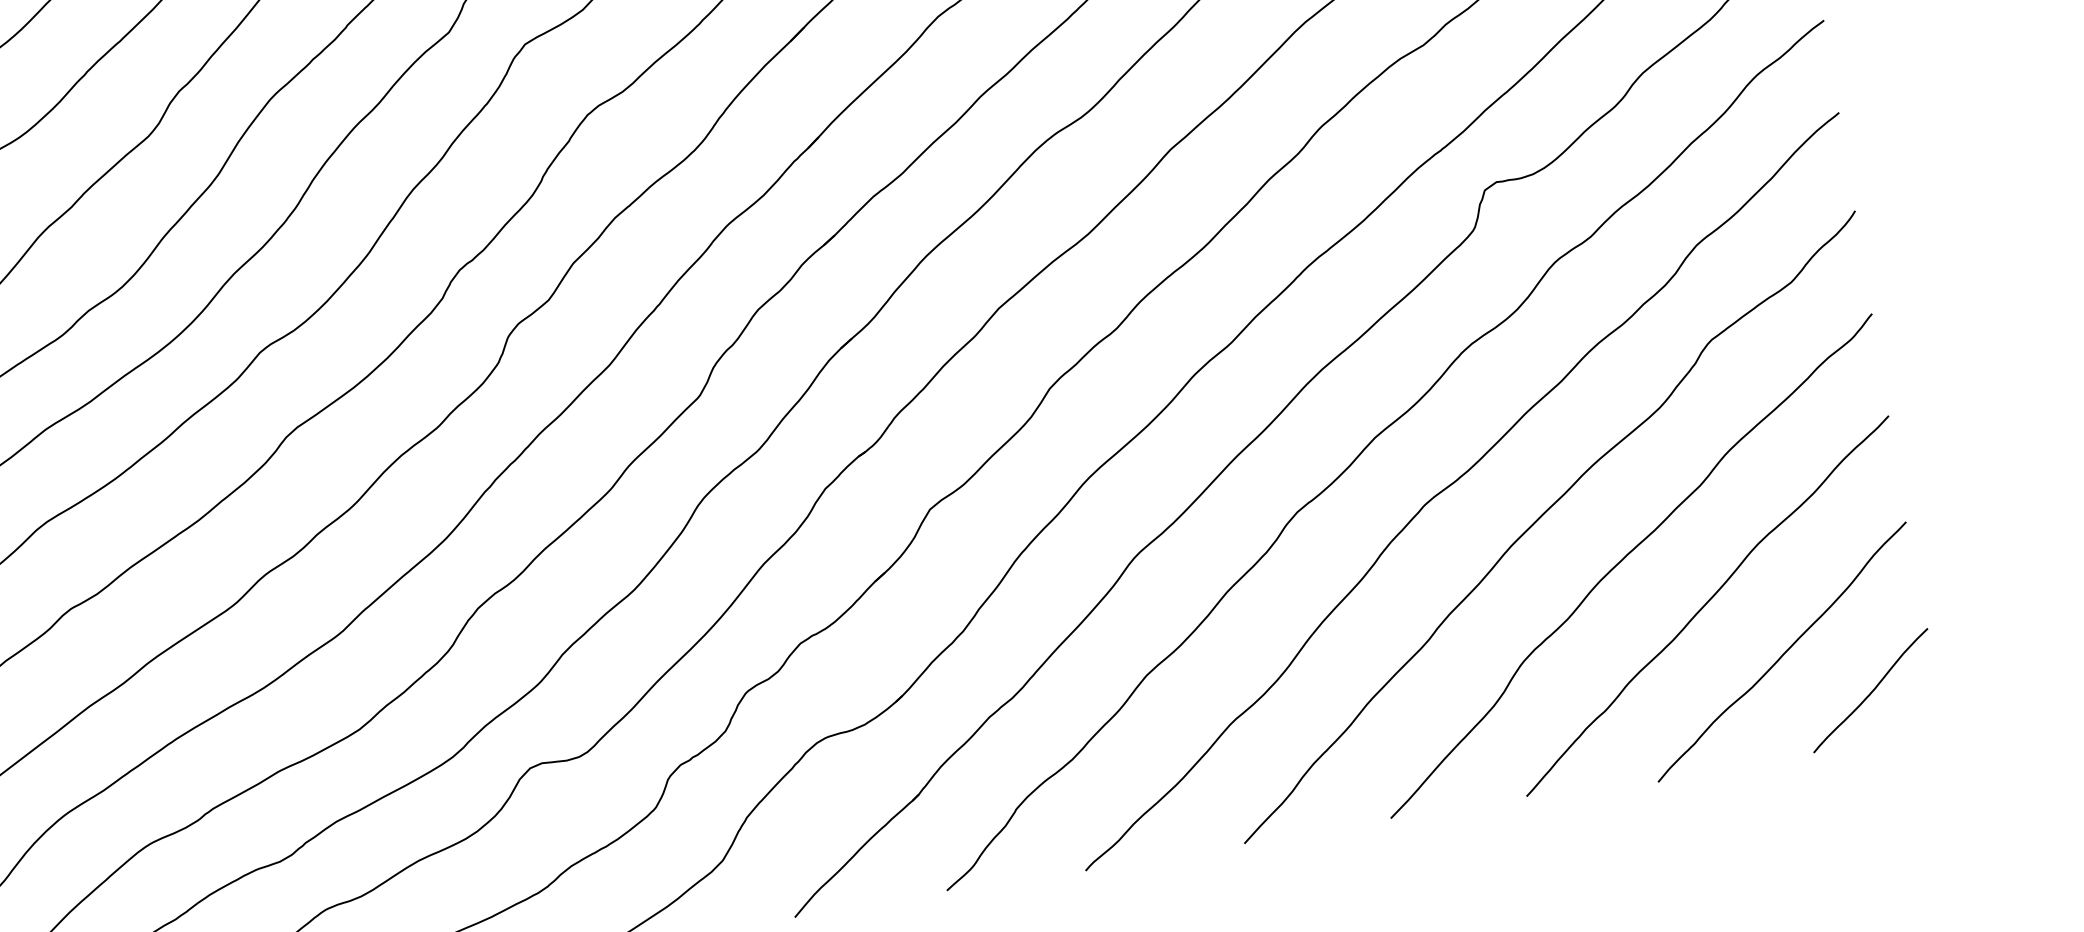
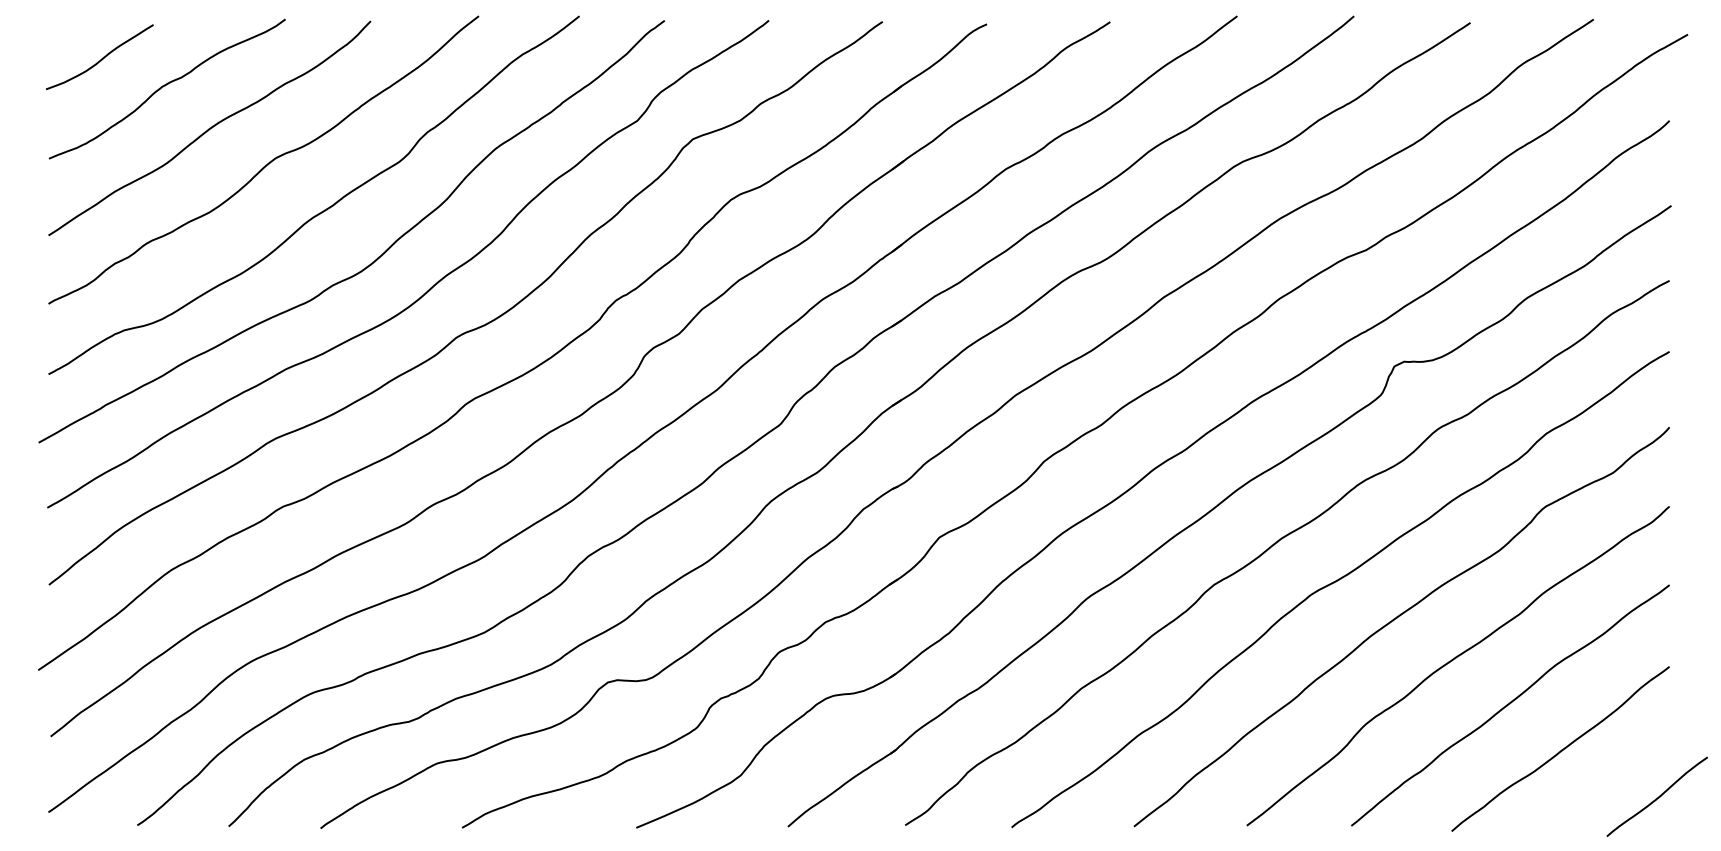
curve: (1871, 691) -> (1657, 797), moved

